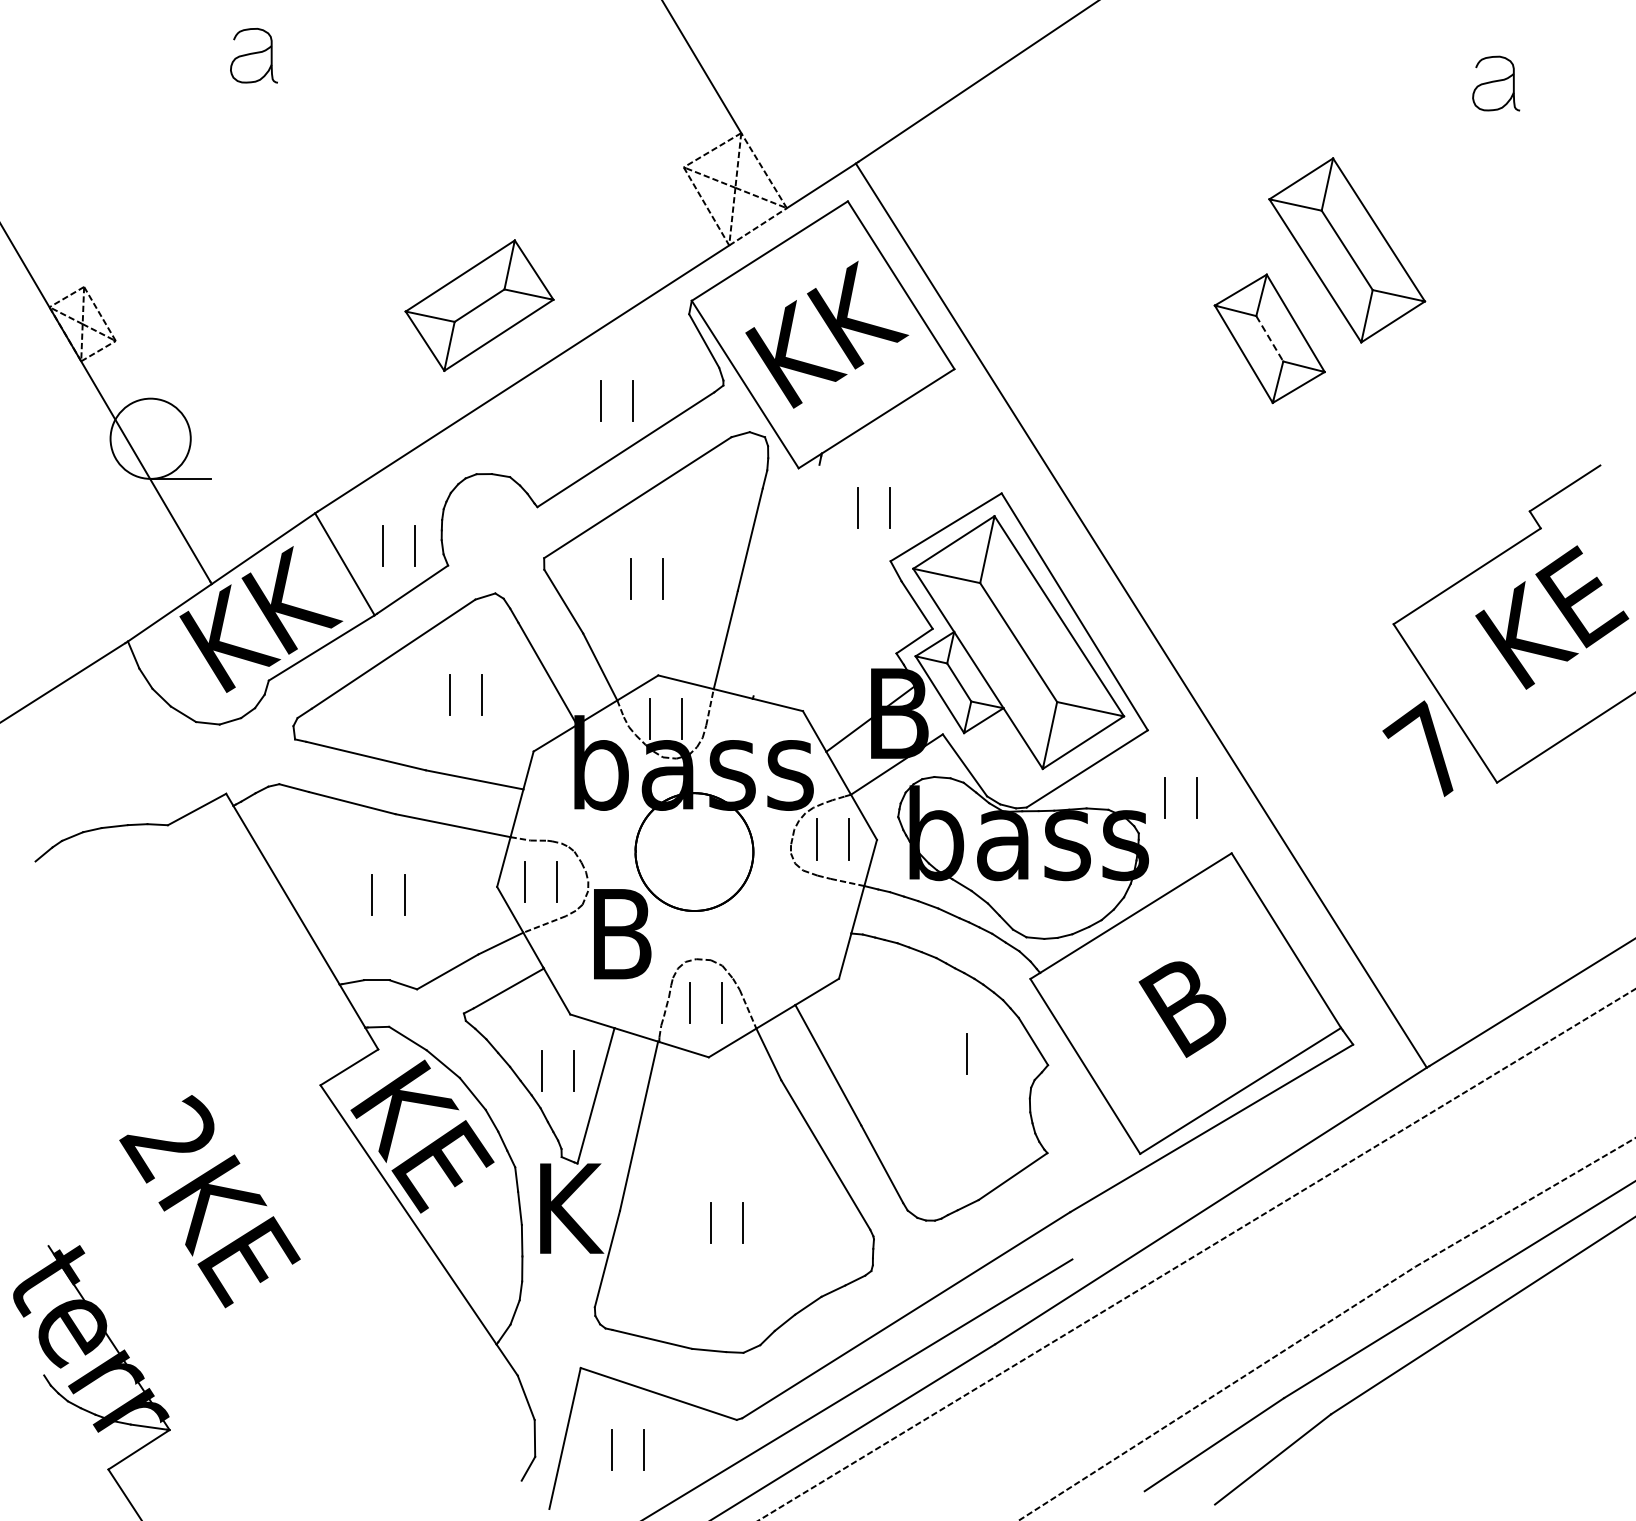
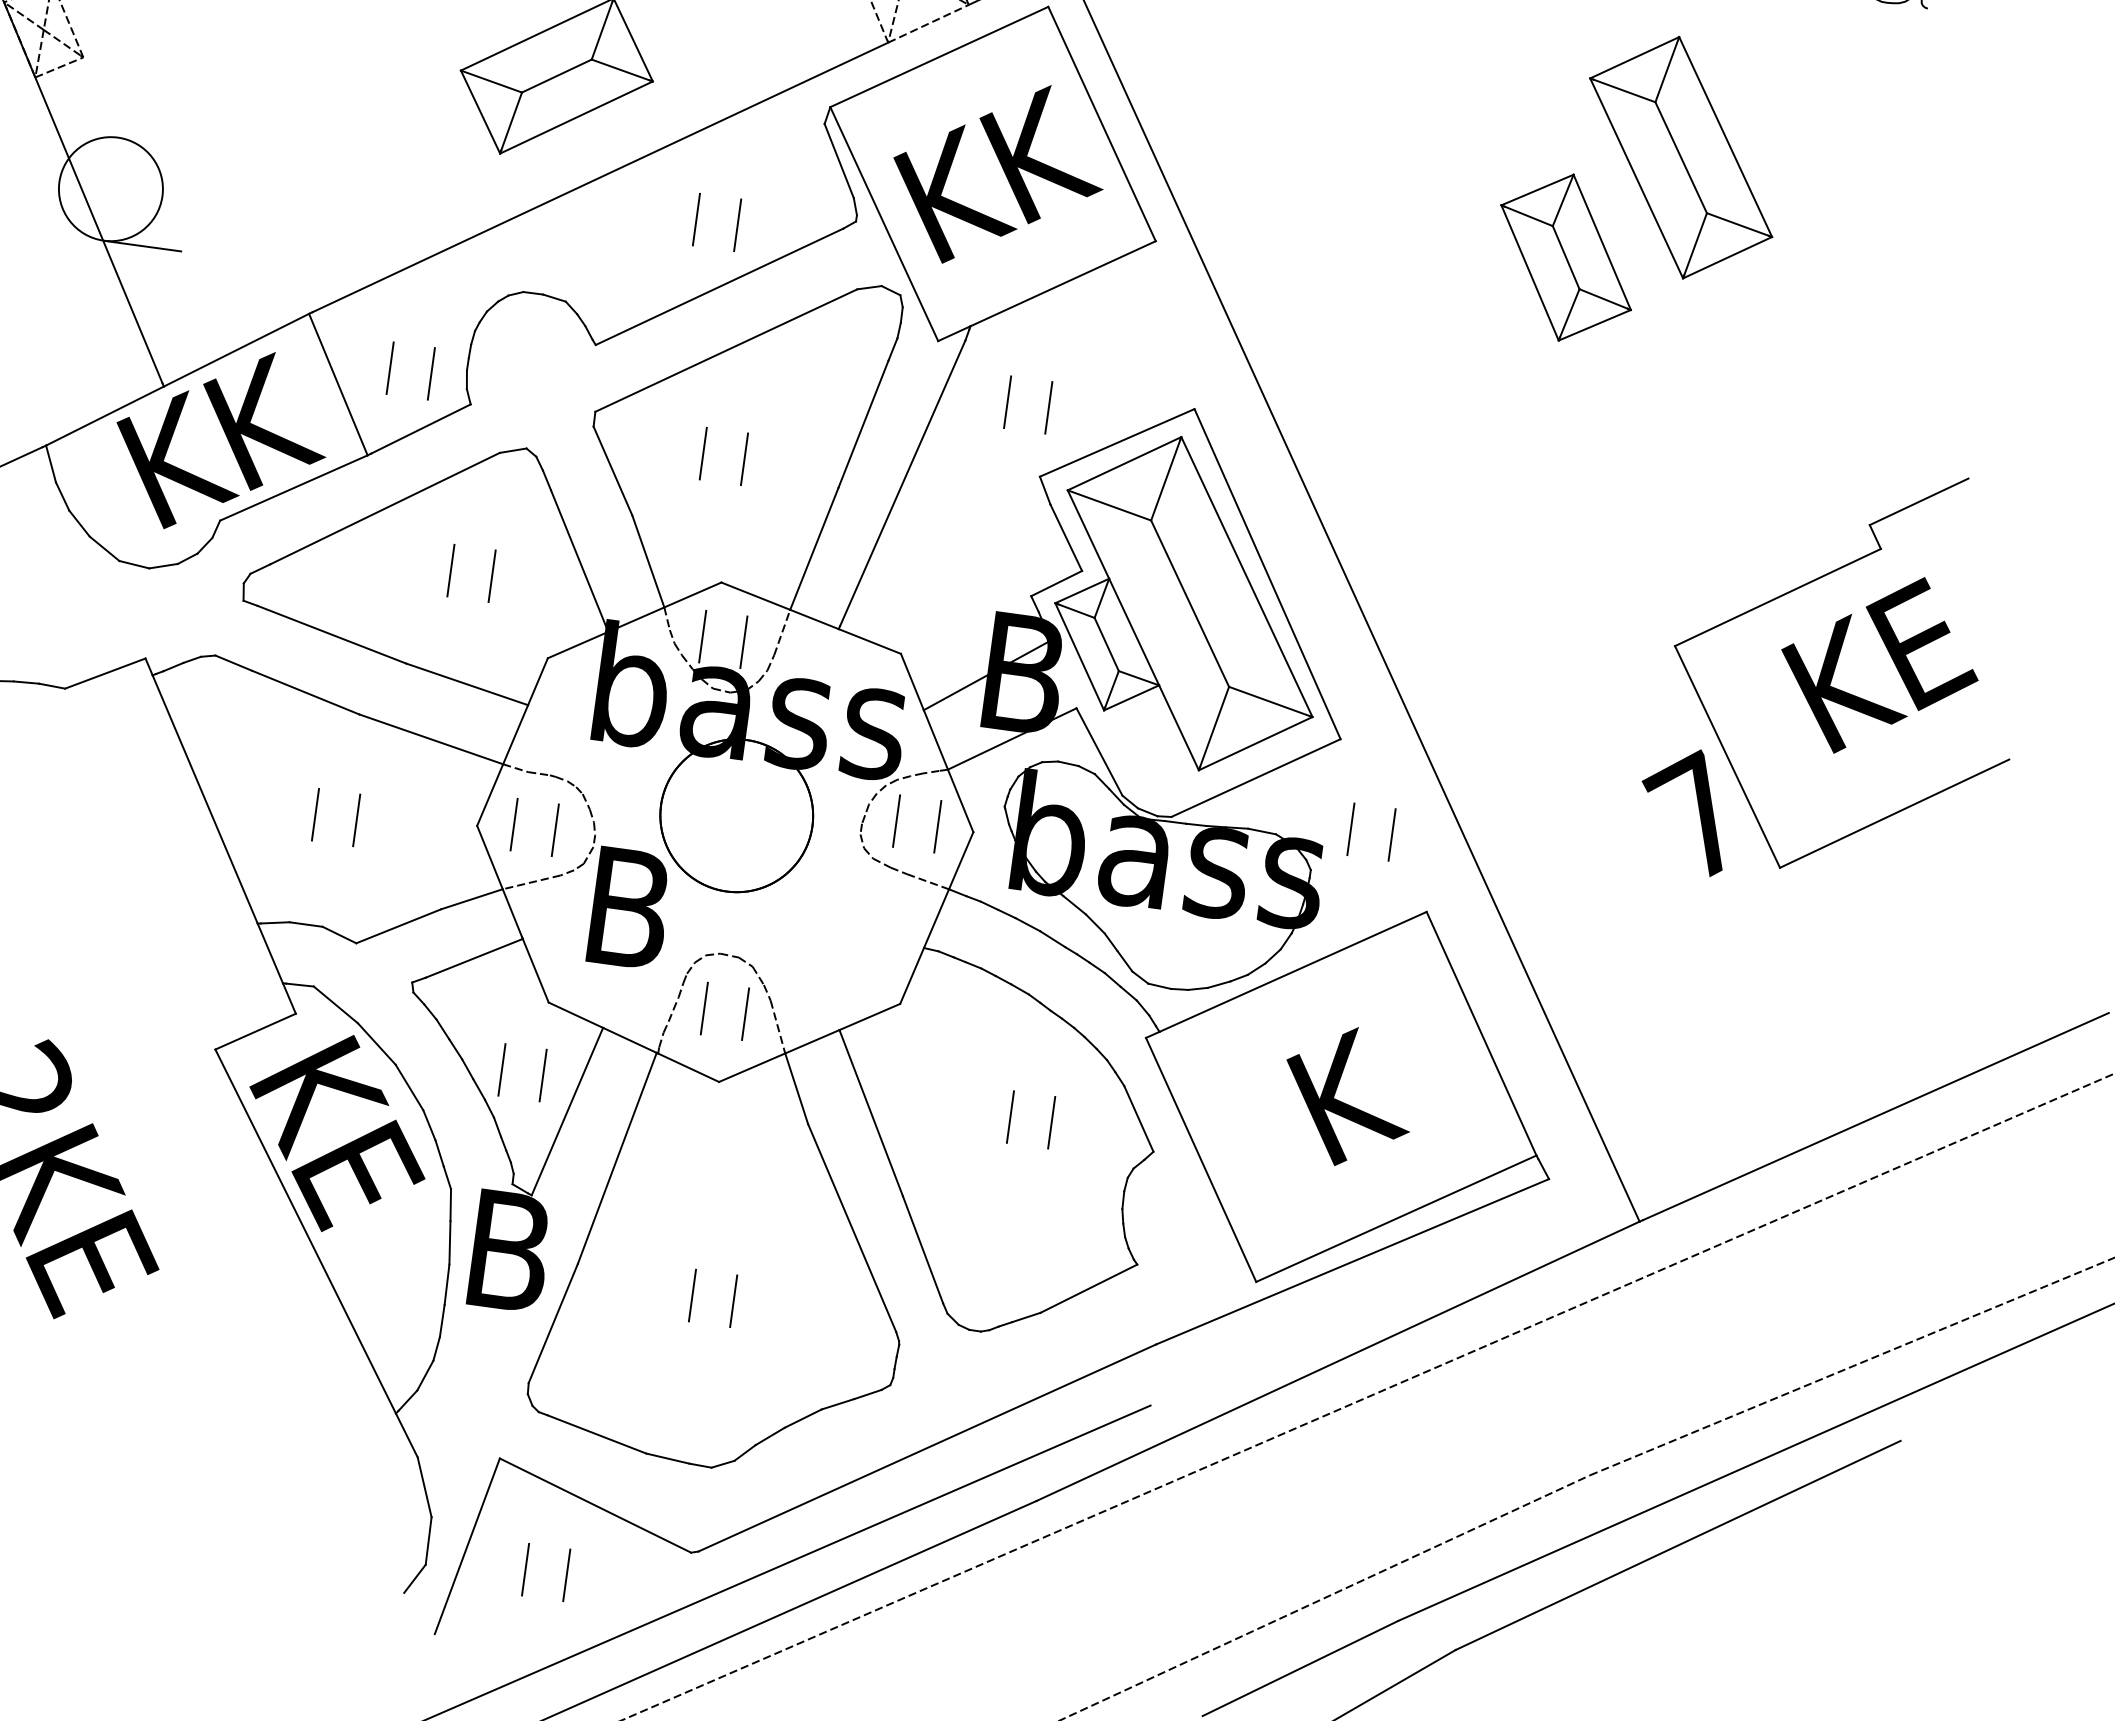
line: (1270, 339) -> (1566, 258), dashed -> solid
line: (786, 580) -> (902, 483), added
text: (1189, 1002) -> (1346, 1096), B -> K
line: (935, 1053) -> (1010, 1116), added
text: (571, 1208) -> (516, 1252), K -> B

